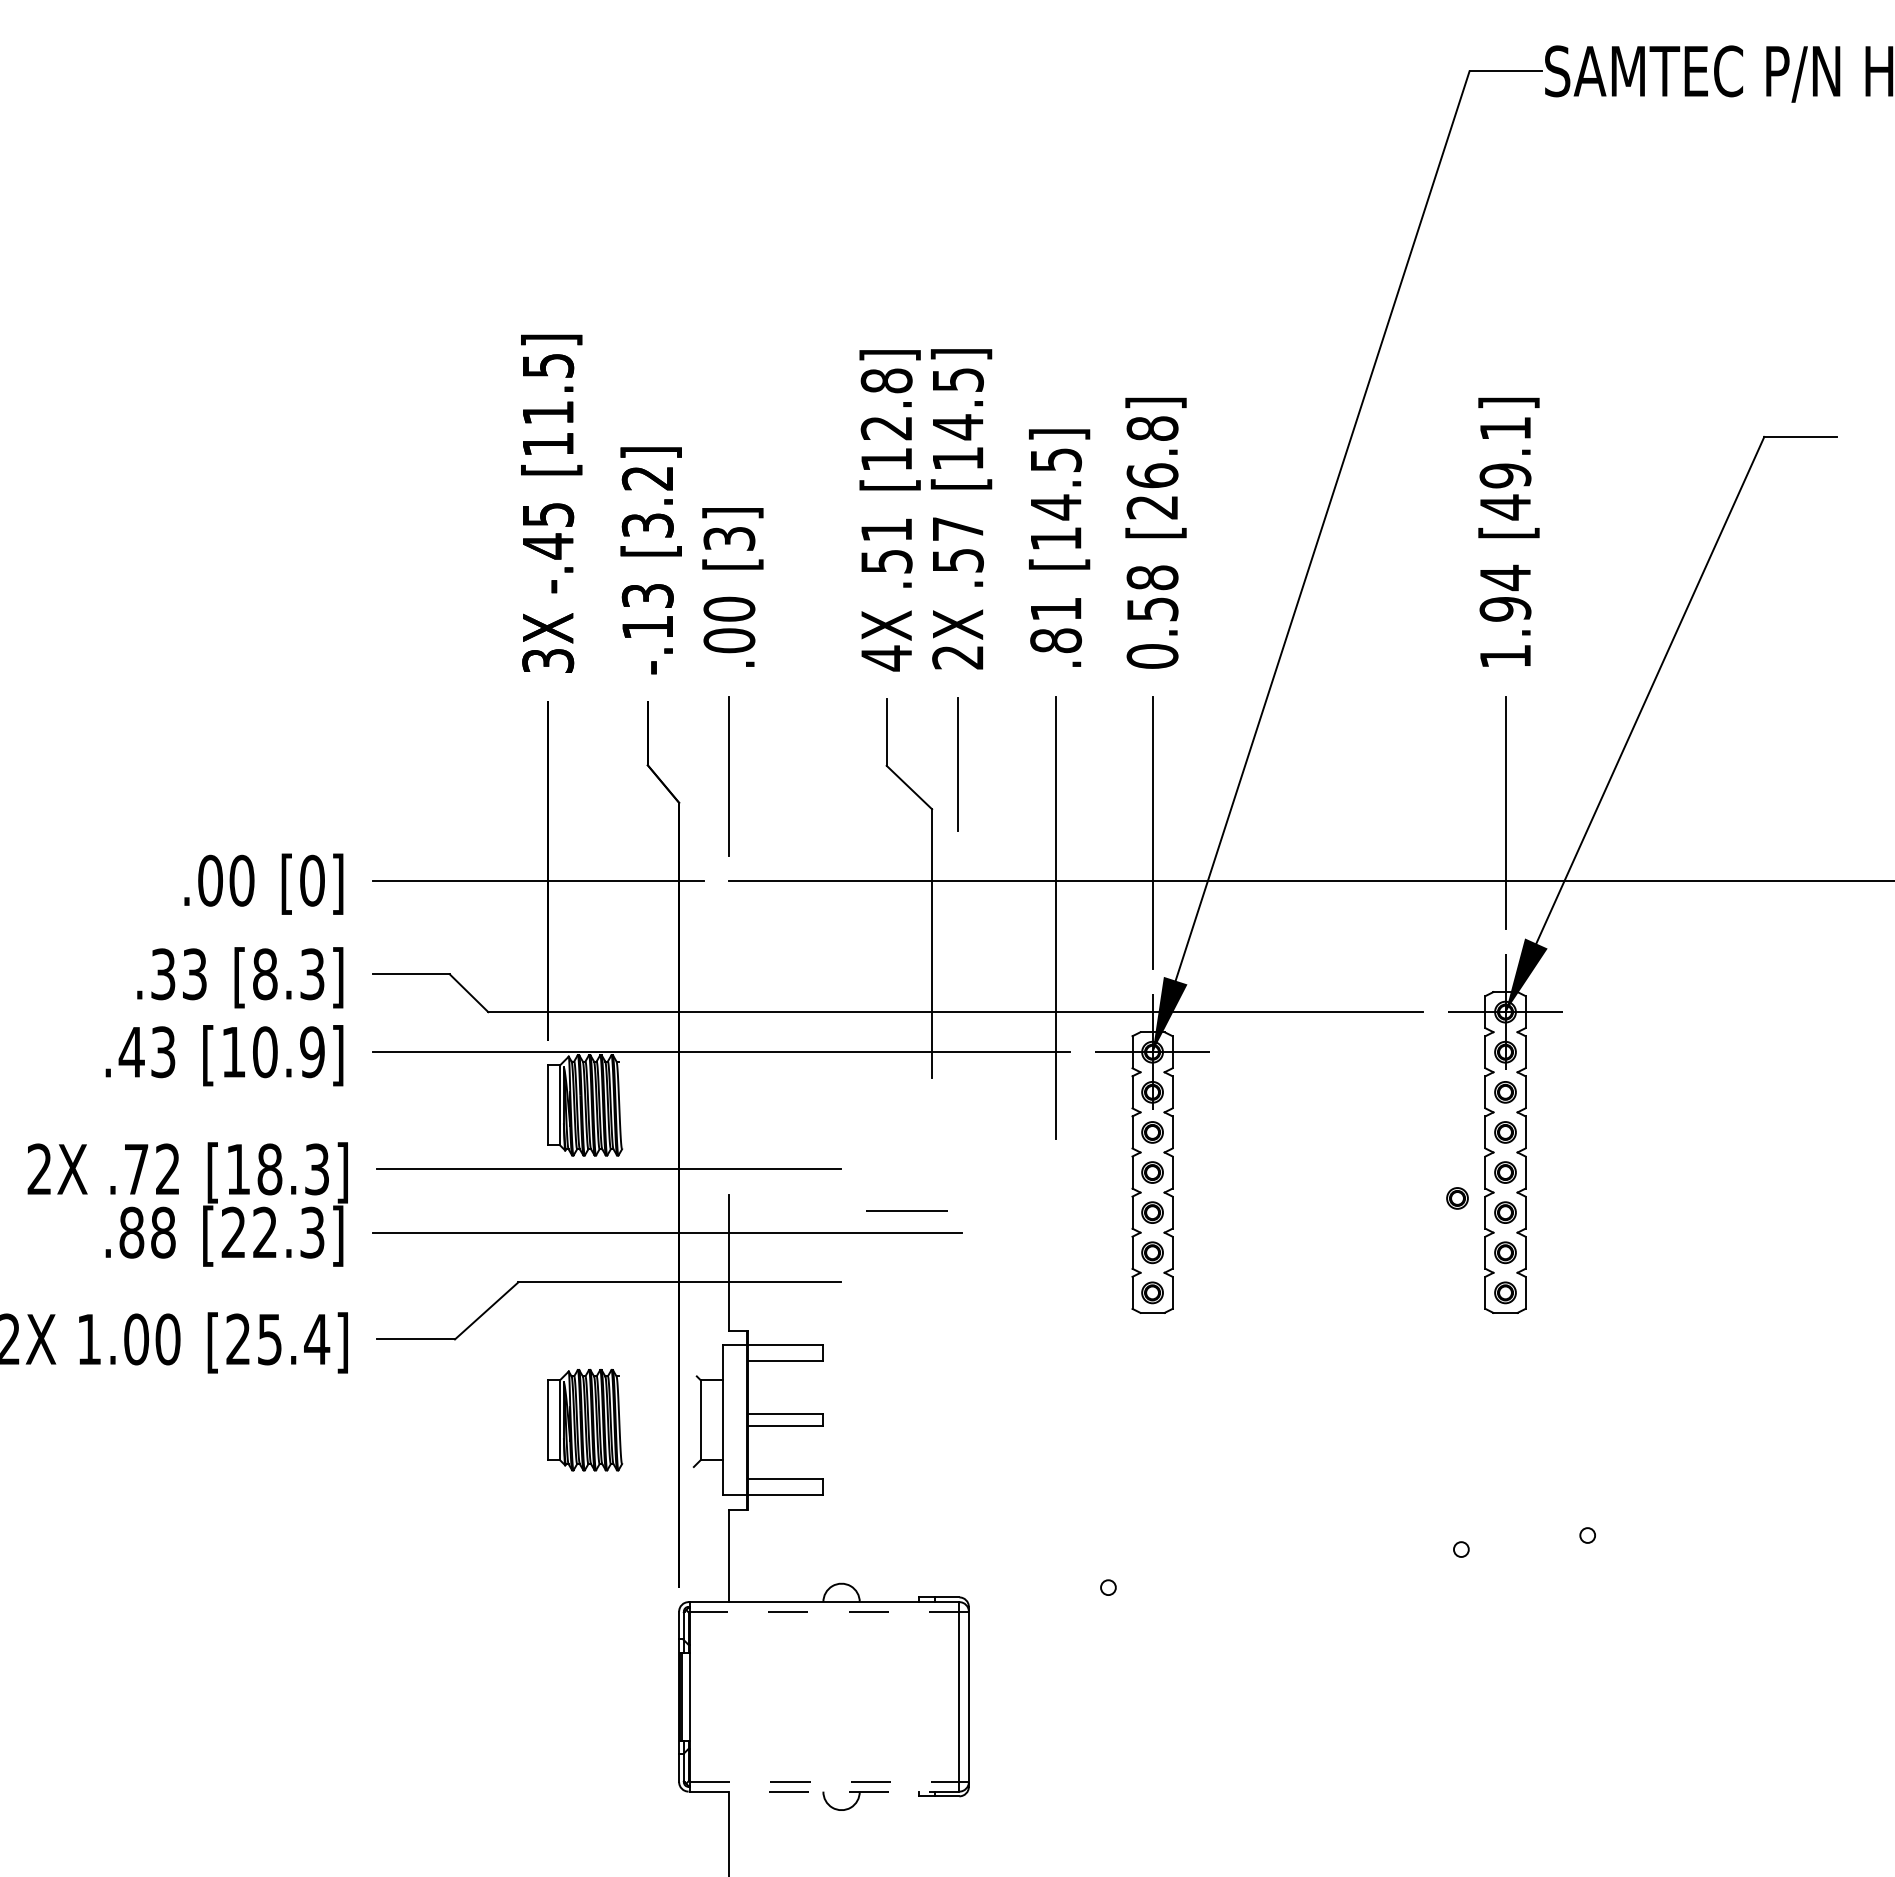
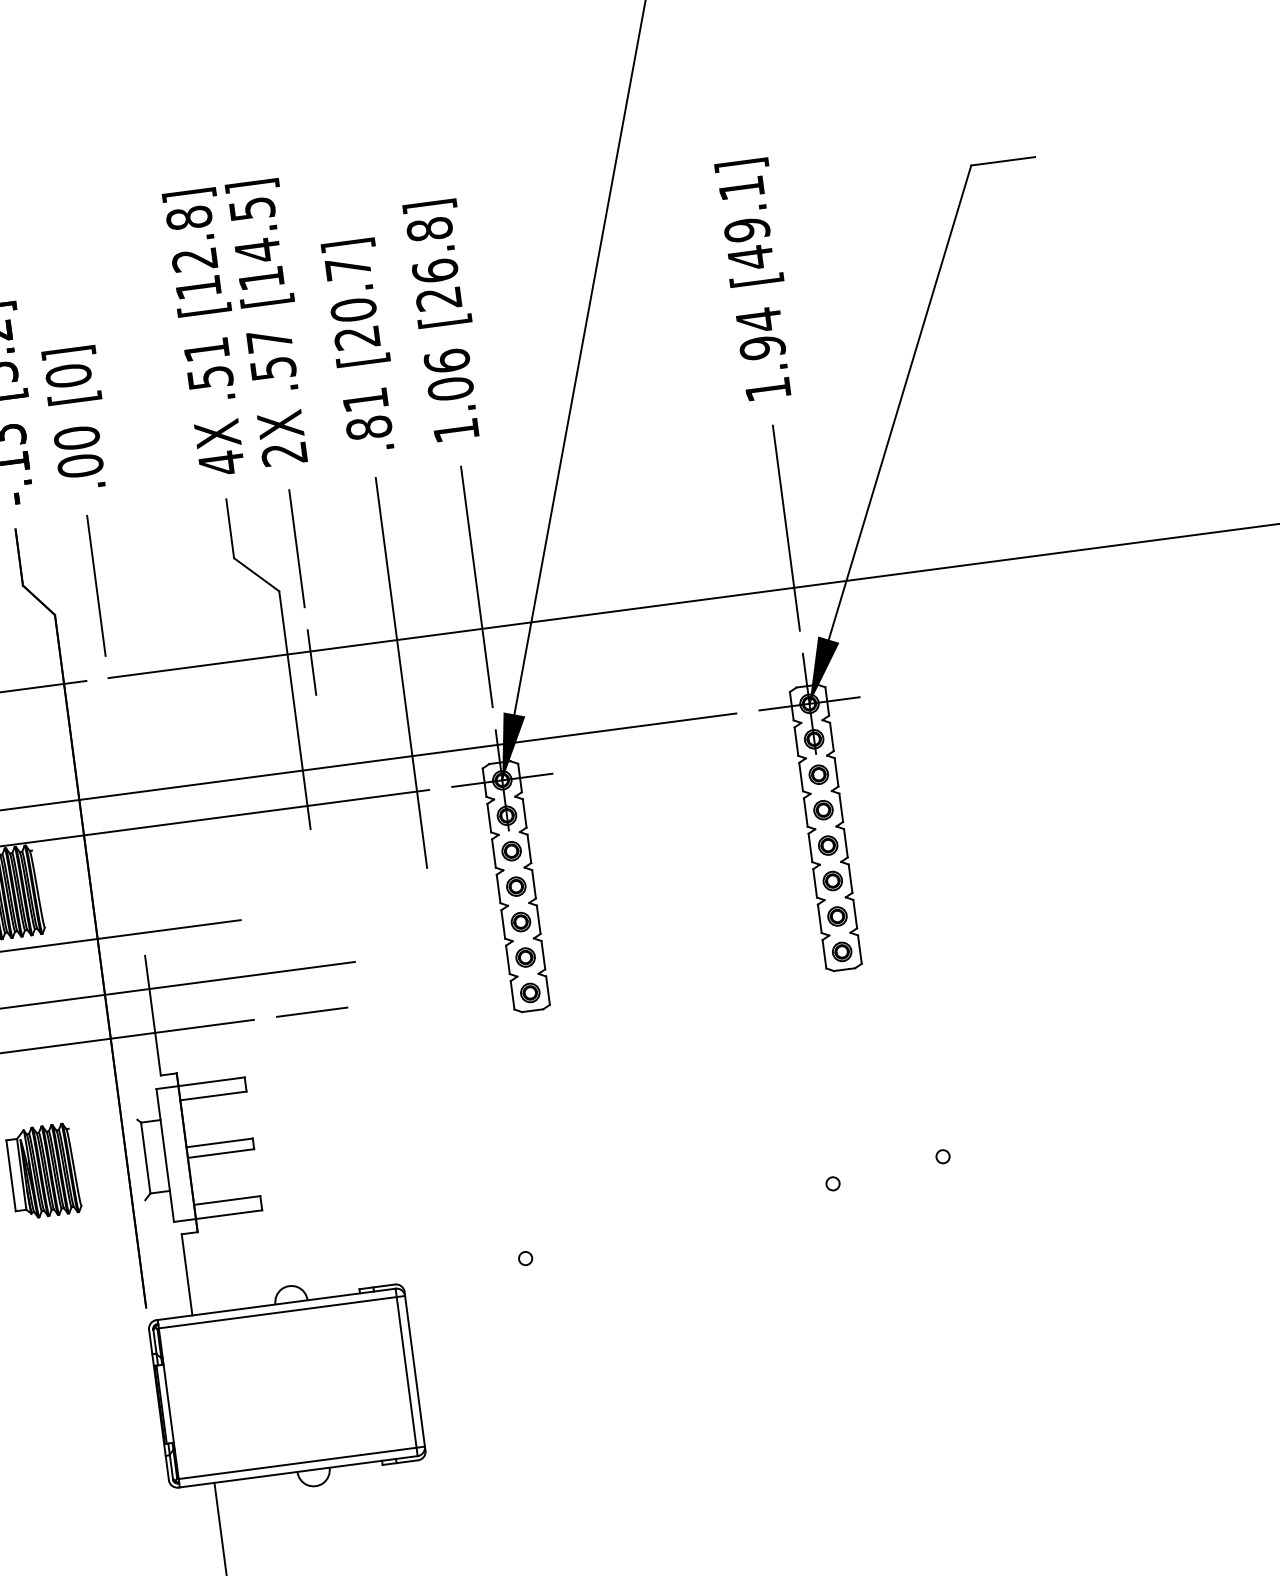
text: (1056, 499) -> (353, 303), [14.5] -> [20.7]
text: (729, 538) -> (68, 375), [3] -> [0]
text: (1152, 616) -> (451, 395), 0.58 -> 1.06
line: (958, 892) -> (312, 661), added
part: (1457, 1198) -> (788, 874), removed
line: (906, 1210) -> (311, 1011), moved
line: (829, 1611) -> (281, 1312), dashed -> solid
line: (830, 1782) -> (302, 1463), dashed -> solid
line: (824, 1791) -> (298, 1471), dashed -> solid

